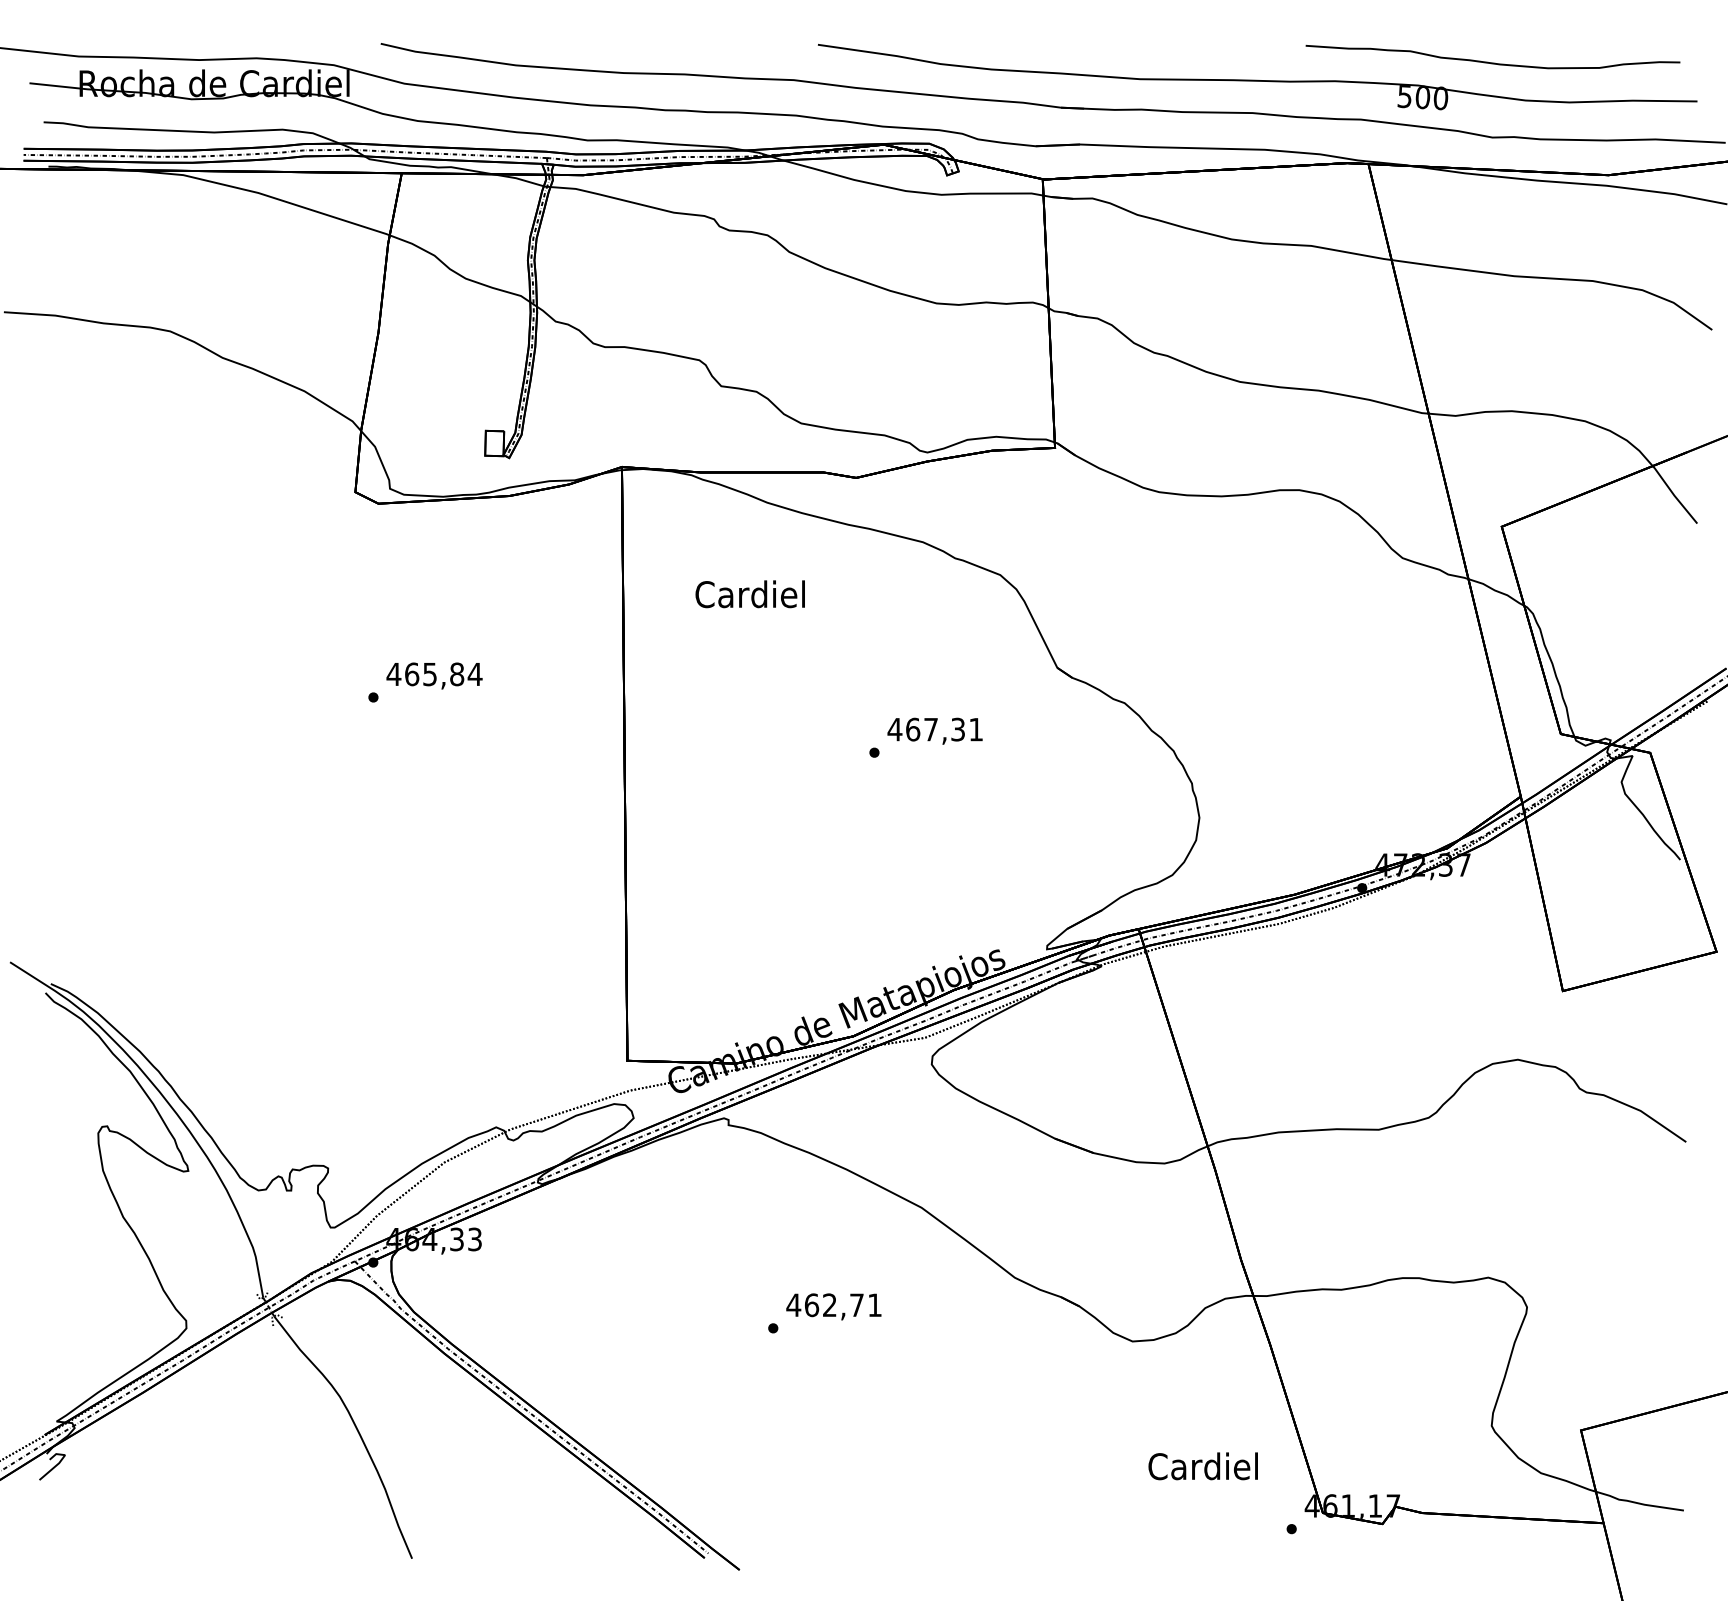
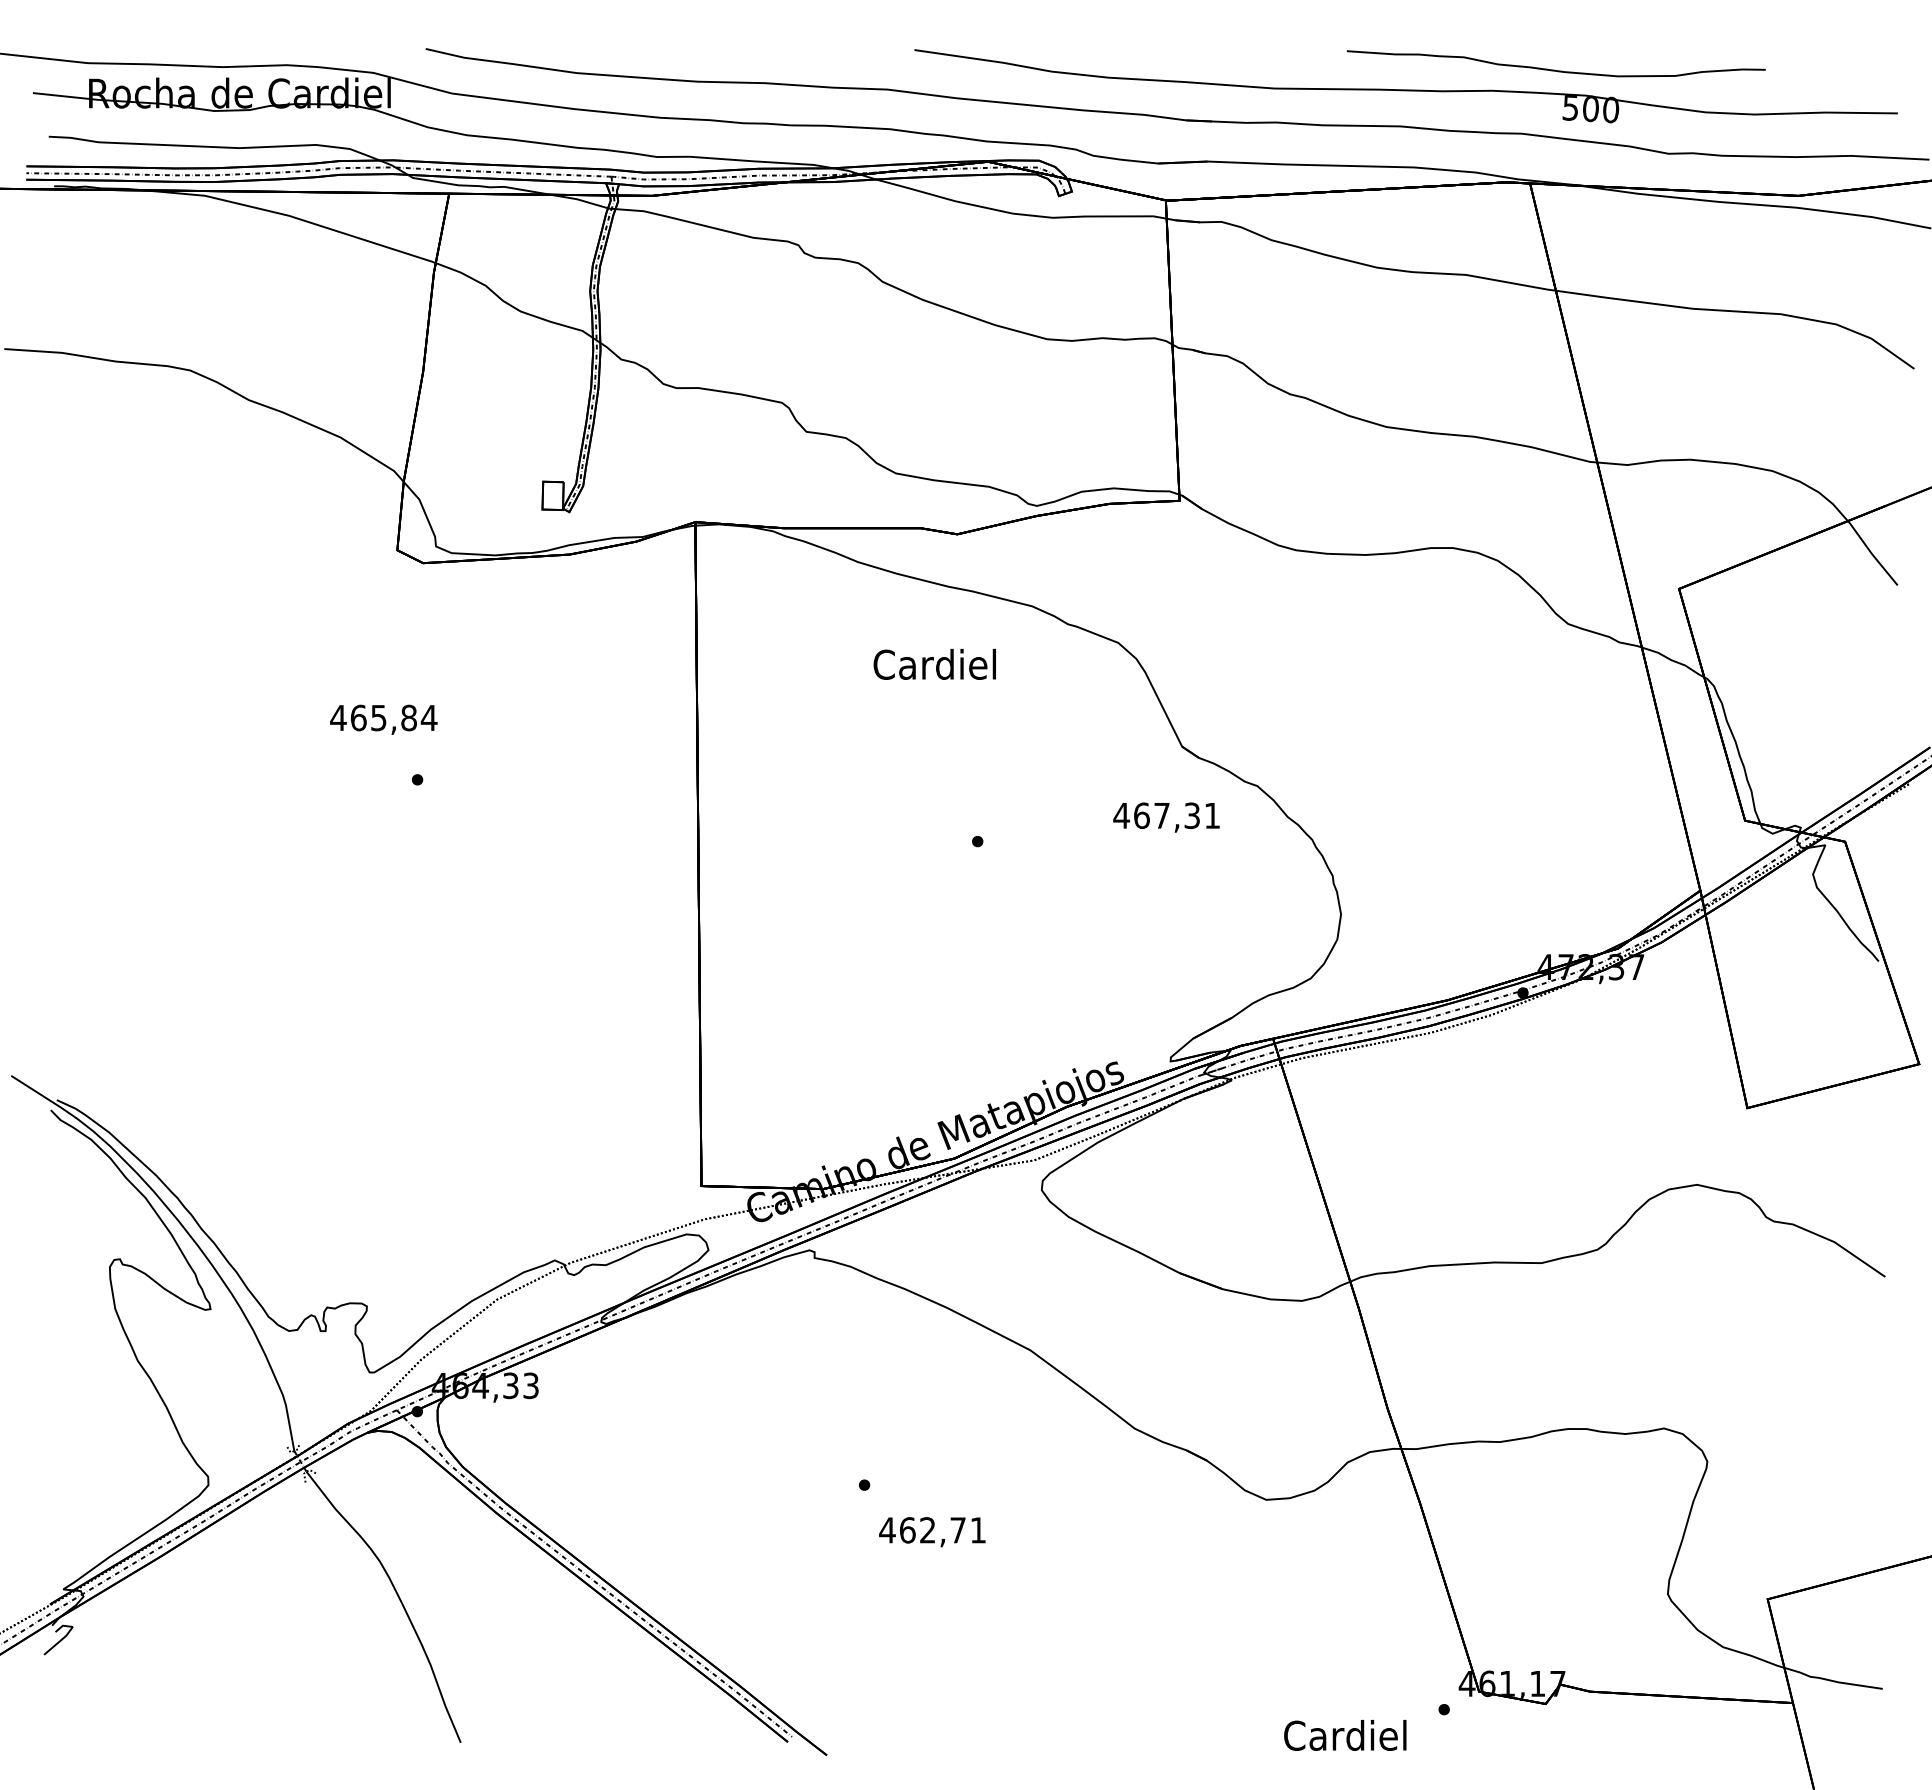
curve: (1491, 62) -> (1554, 69), moved
text: (749, 593) -> (934, 663), moved
text: (434, 675) -> (383, 719), moved
text: (935, 731) -> (1166, 817), moved
text: (834, 1307) -> (932, 1532), moved
text: (1203, 1466) -> (1345, 1735), moved

